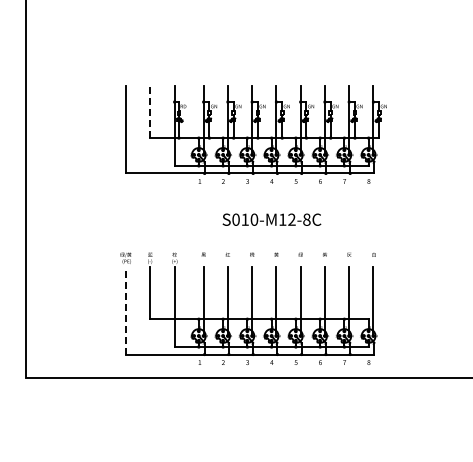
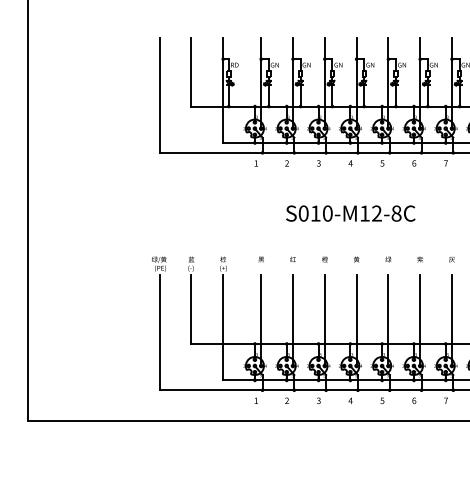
line: (150, 111) -> (191, 71), dashed -> solid
line: (126, 310) -> (160, 332), dashed -> solid

